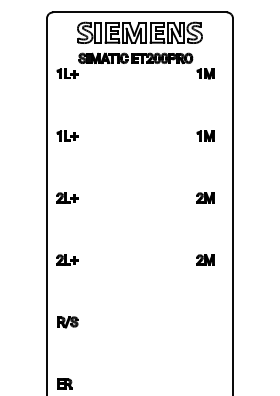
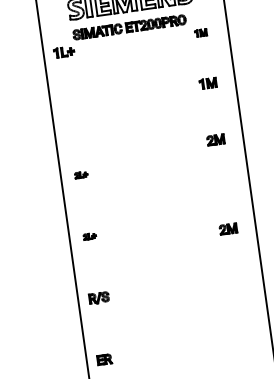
part: (205, 73) -> (200, 32), size x0.7
part: (67, 135) -> (72, 113), removed
part: (205, 135) -> (207, 83), moved
part: (67, 197) -> (81, 174), size x0.6
part: (205, 197) -> (215, 139), moved
part: (67, 259) -> (89, 235), size x0.6
part: (205, 259) -> (228, 228), moved

